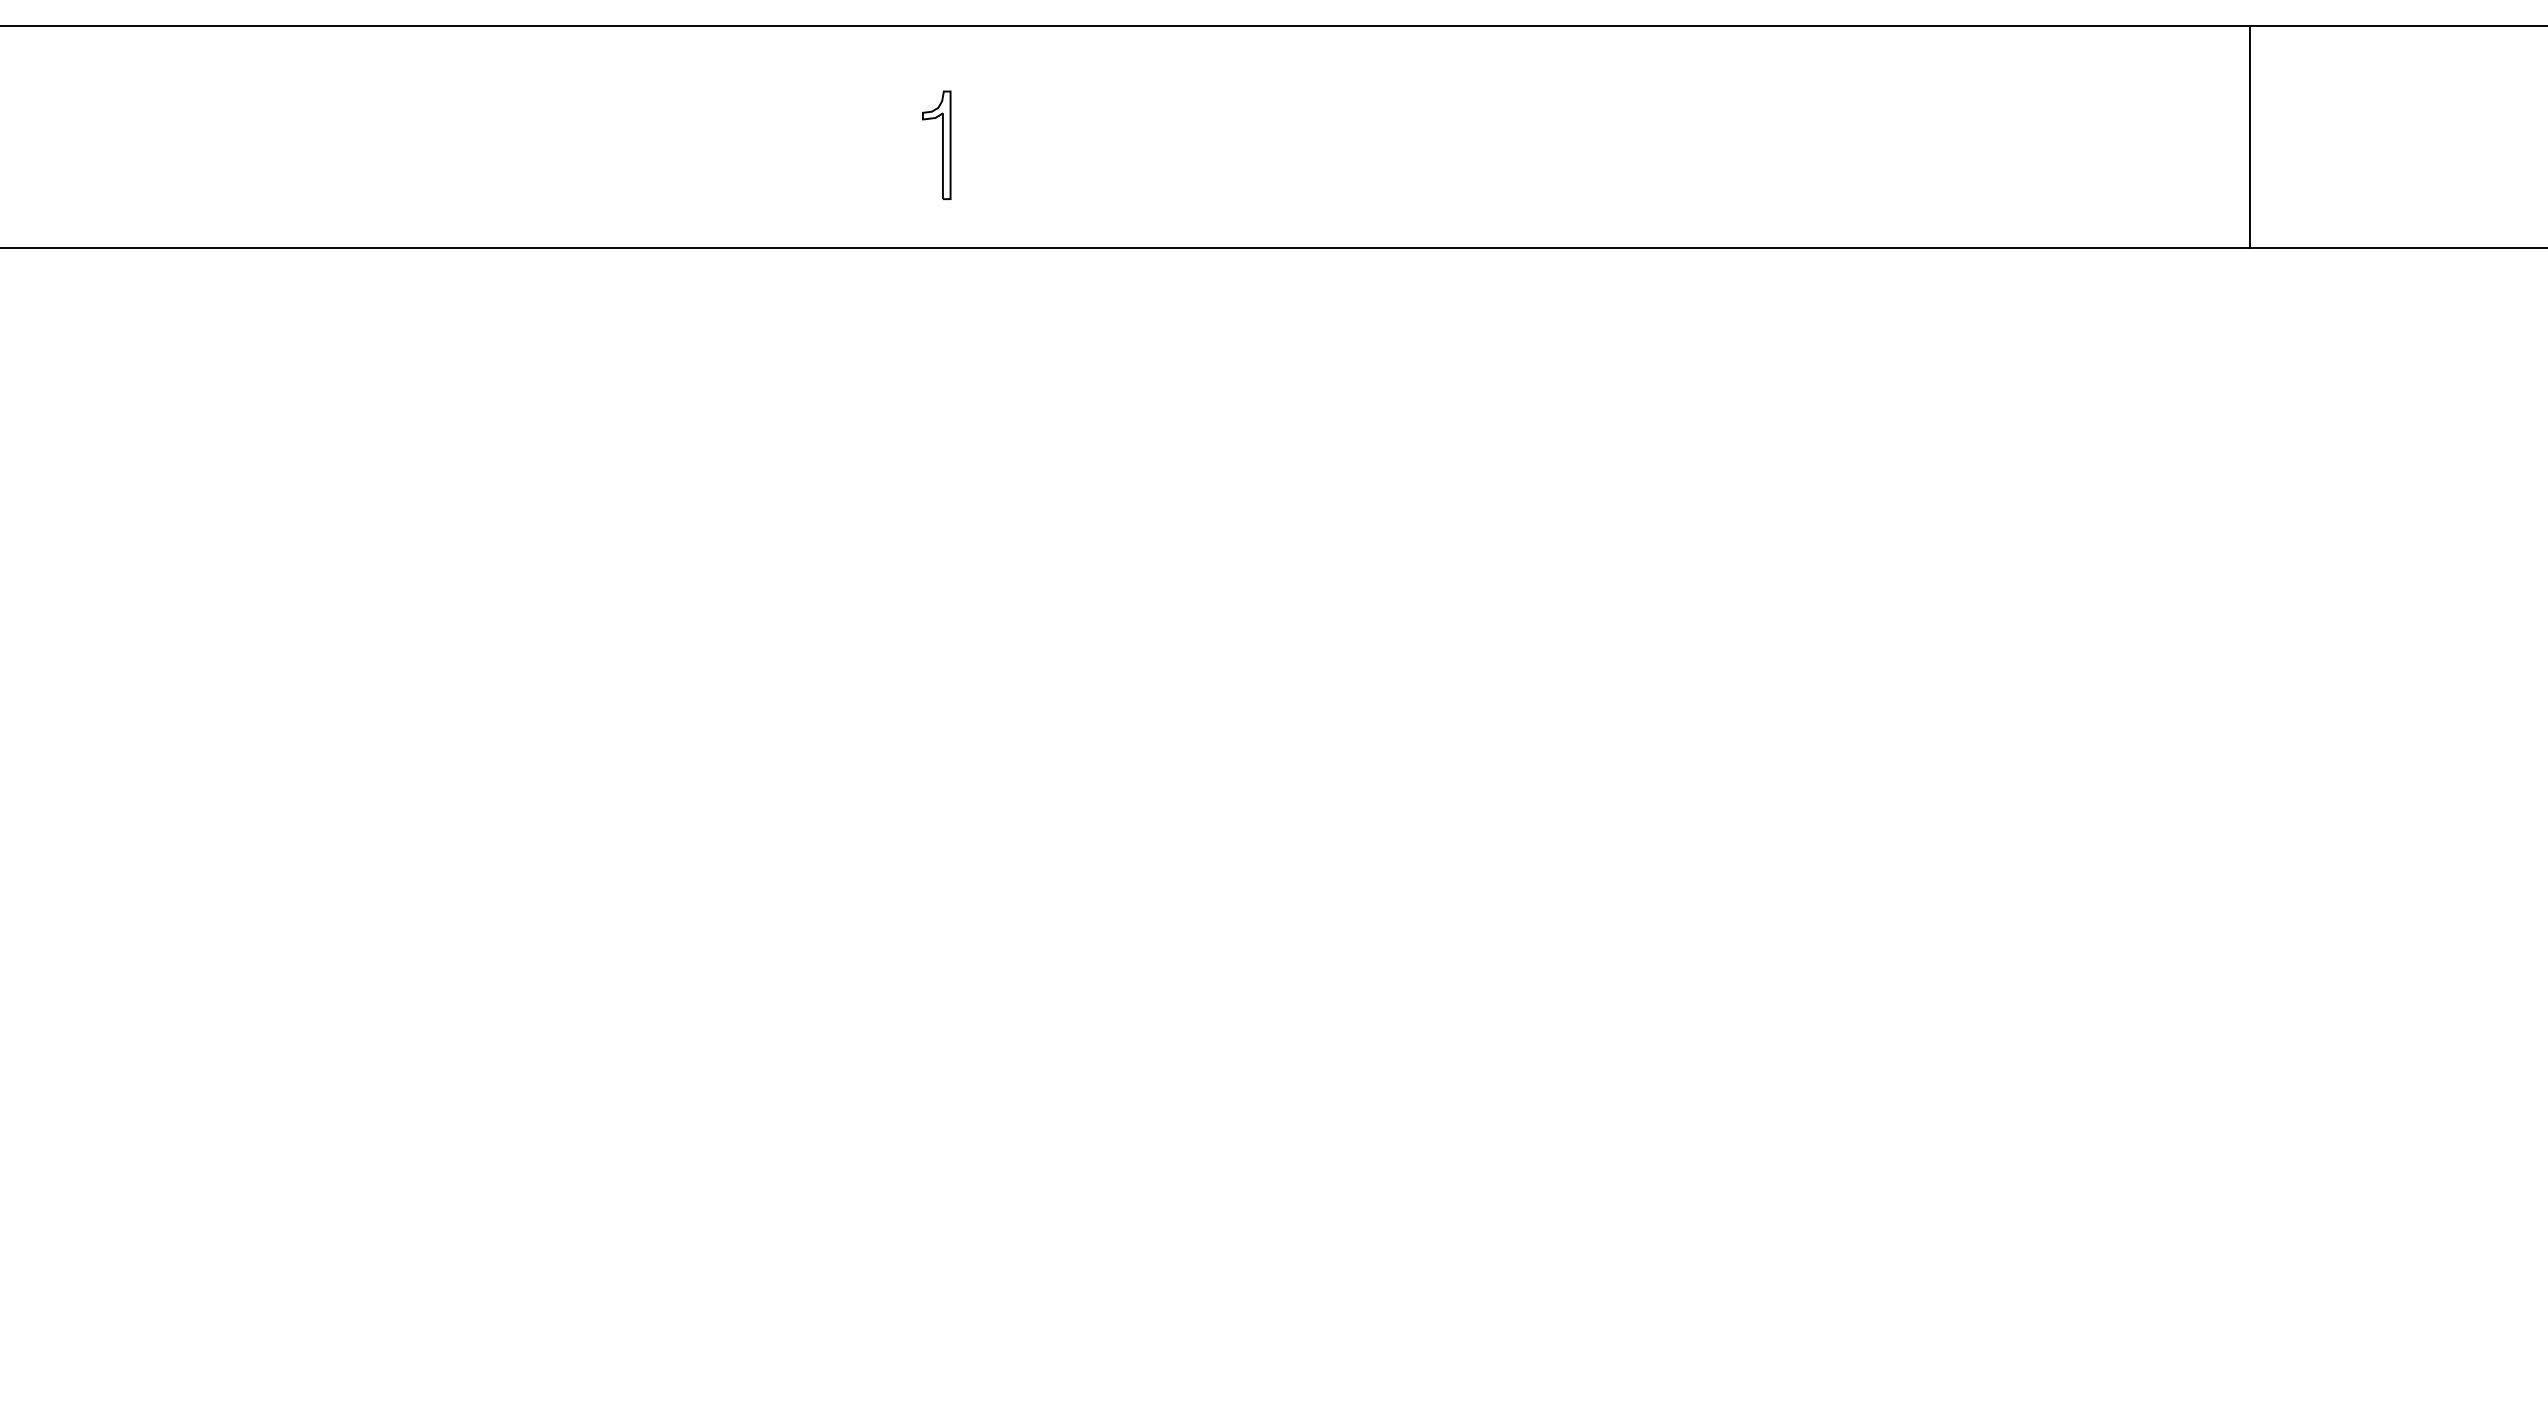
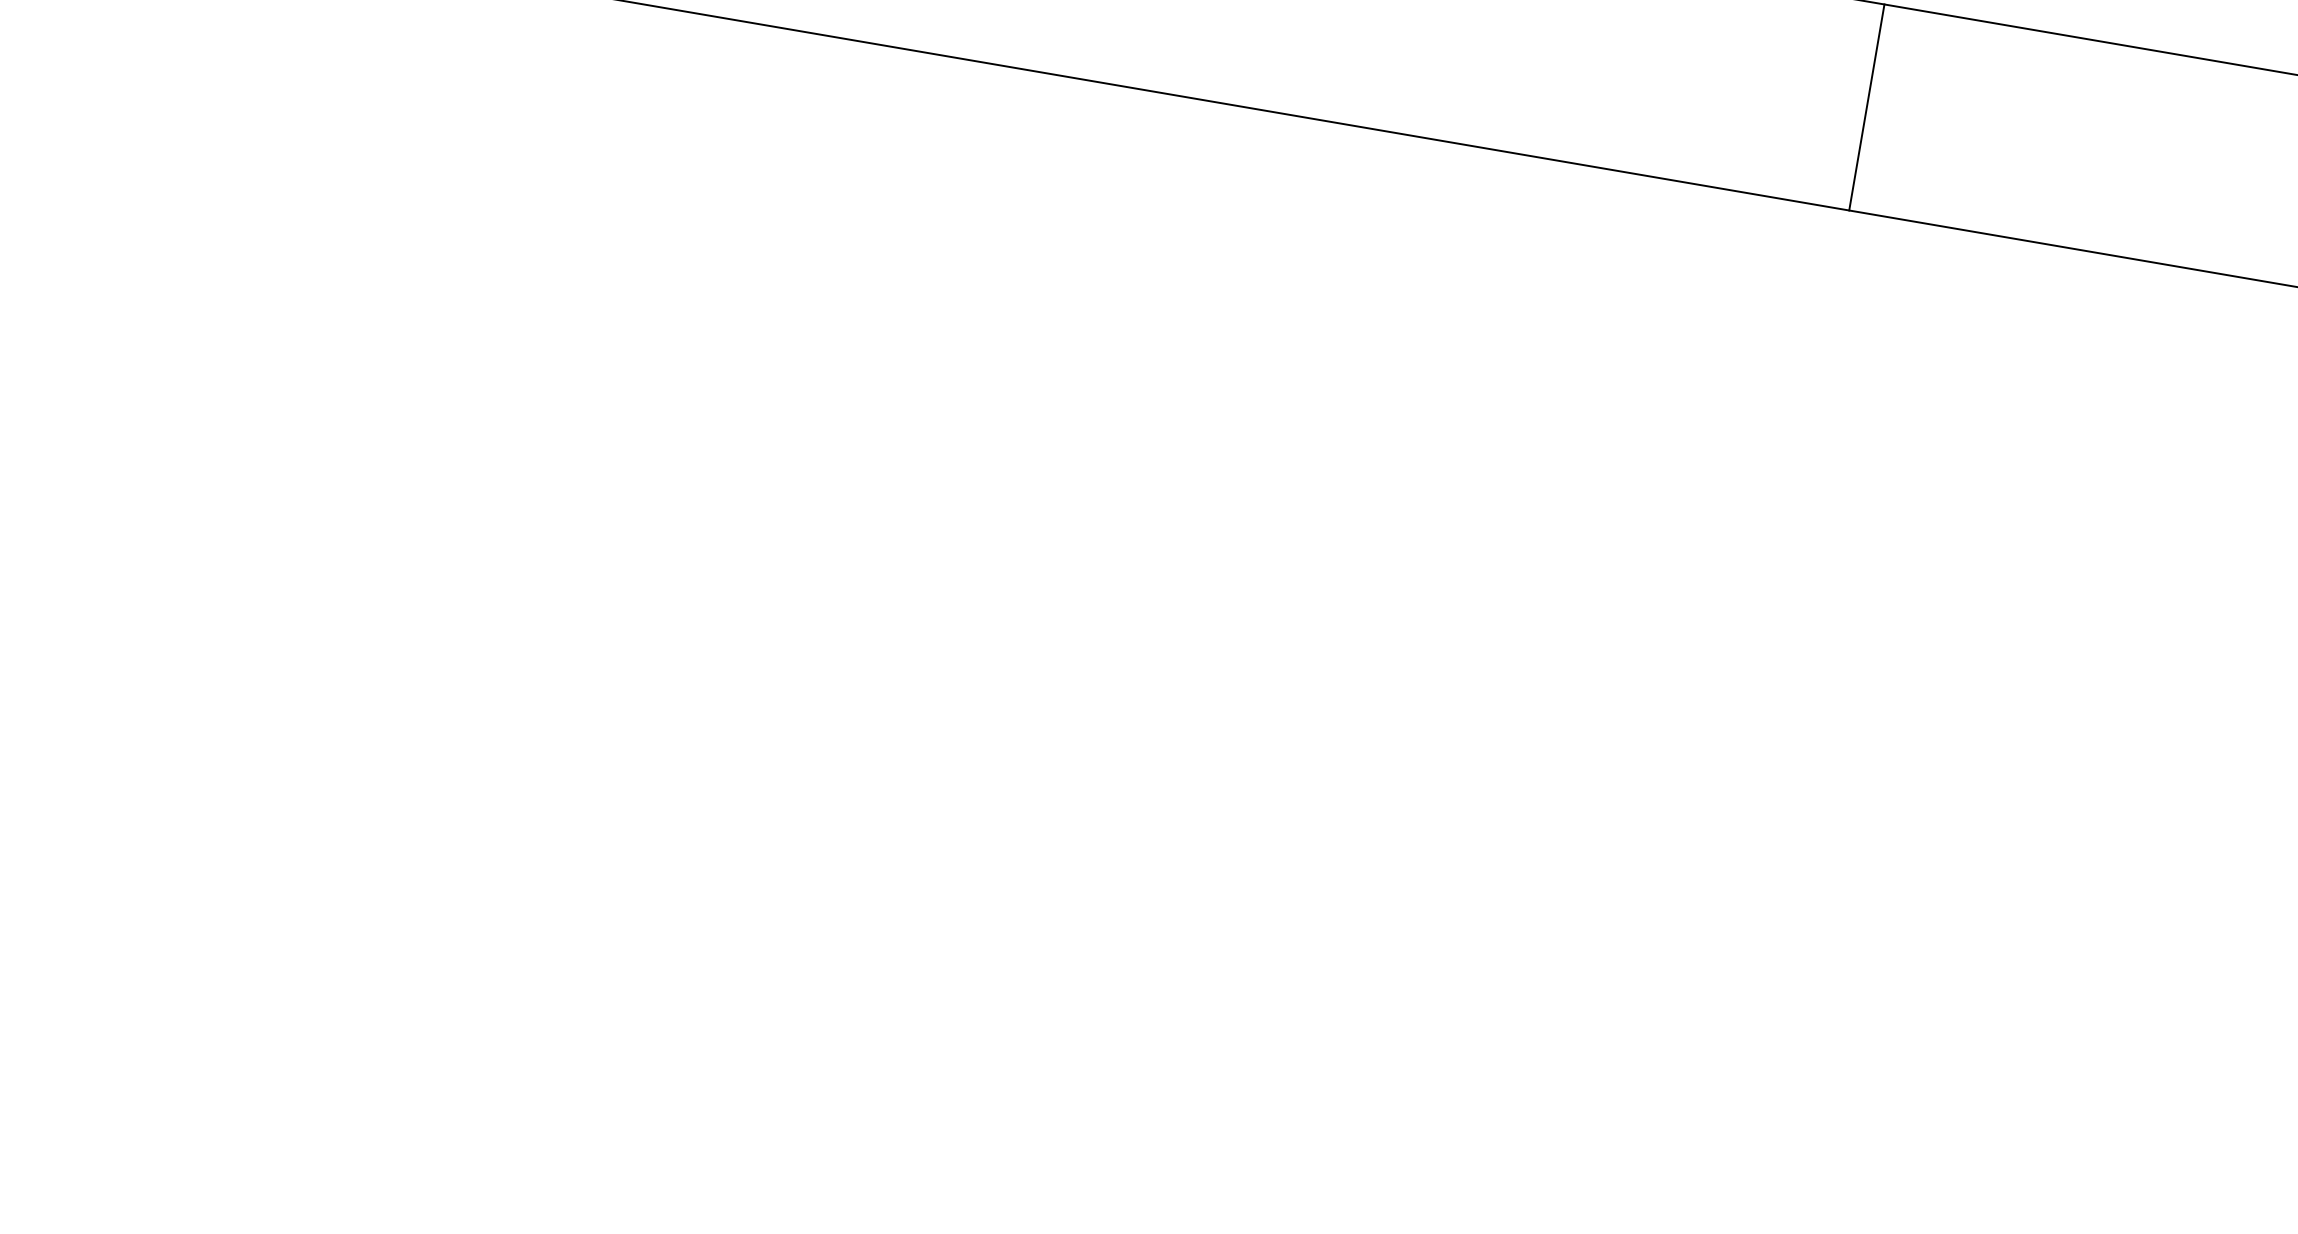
line: (2250, 136) -> (1867, 107), moved

